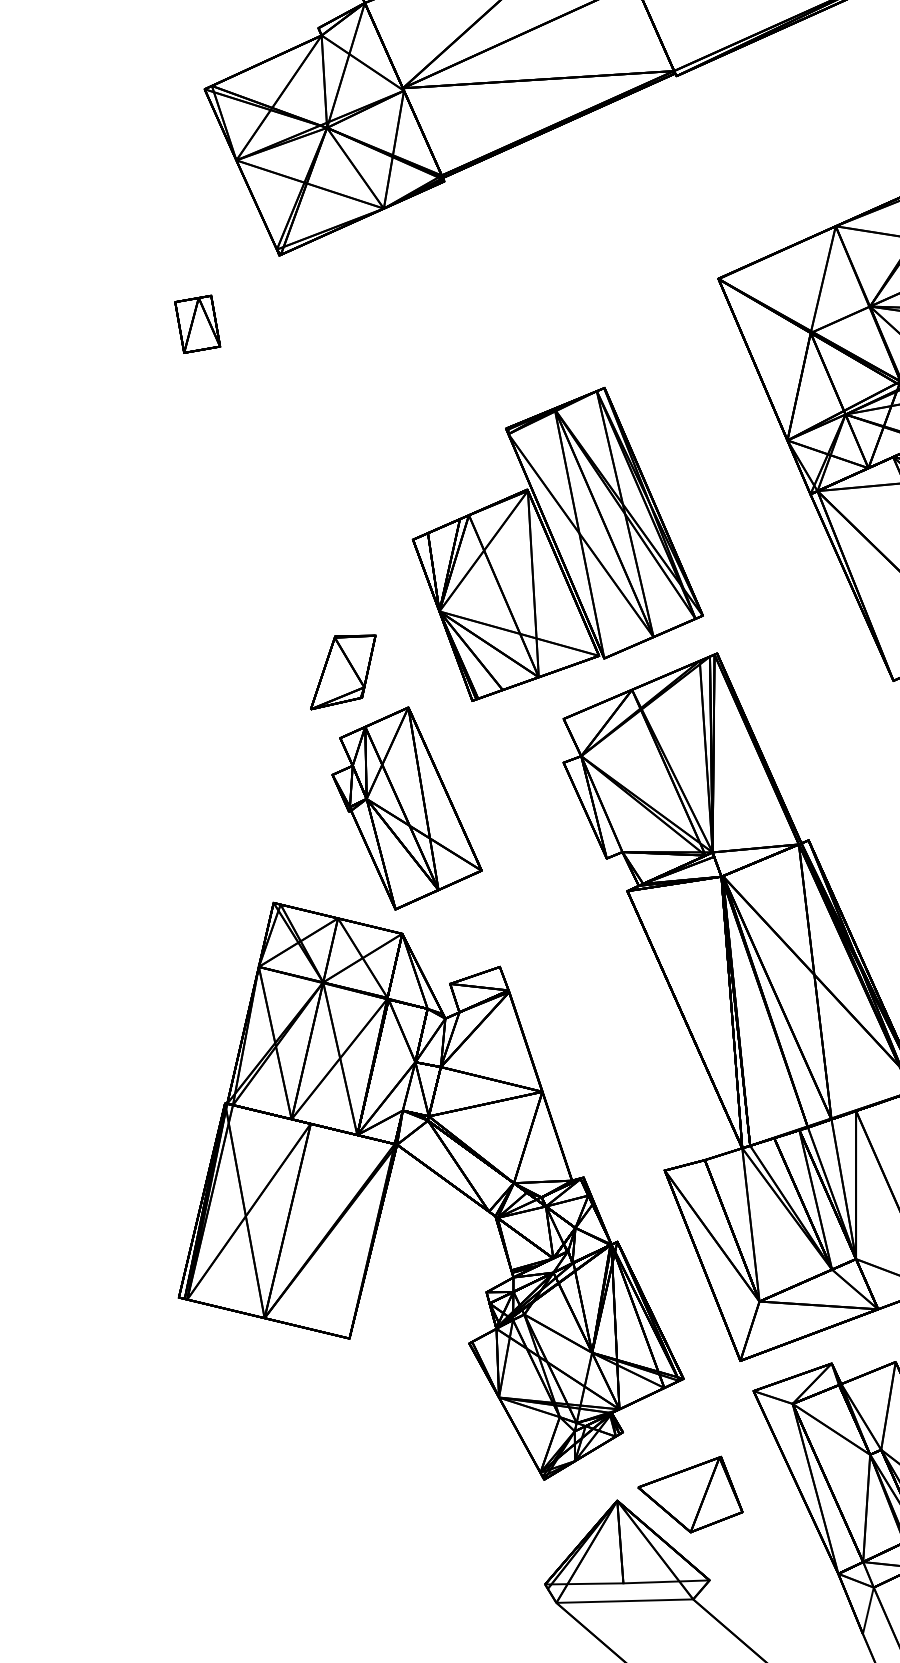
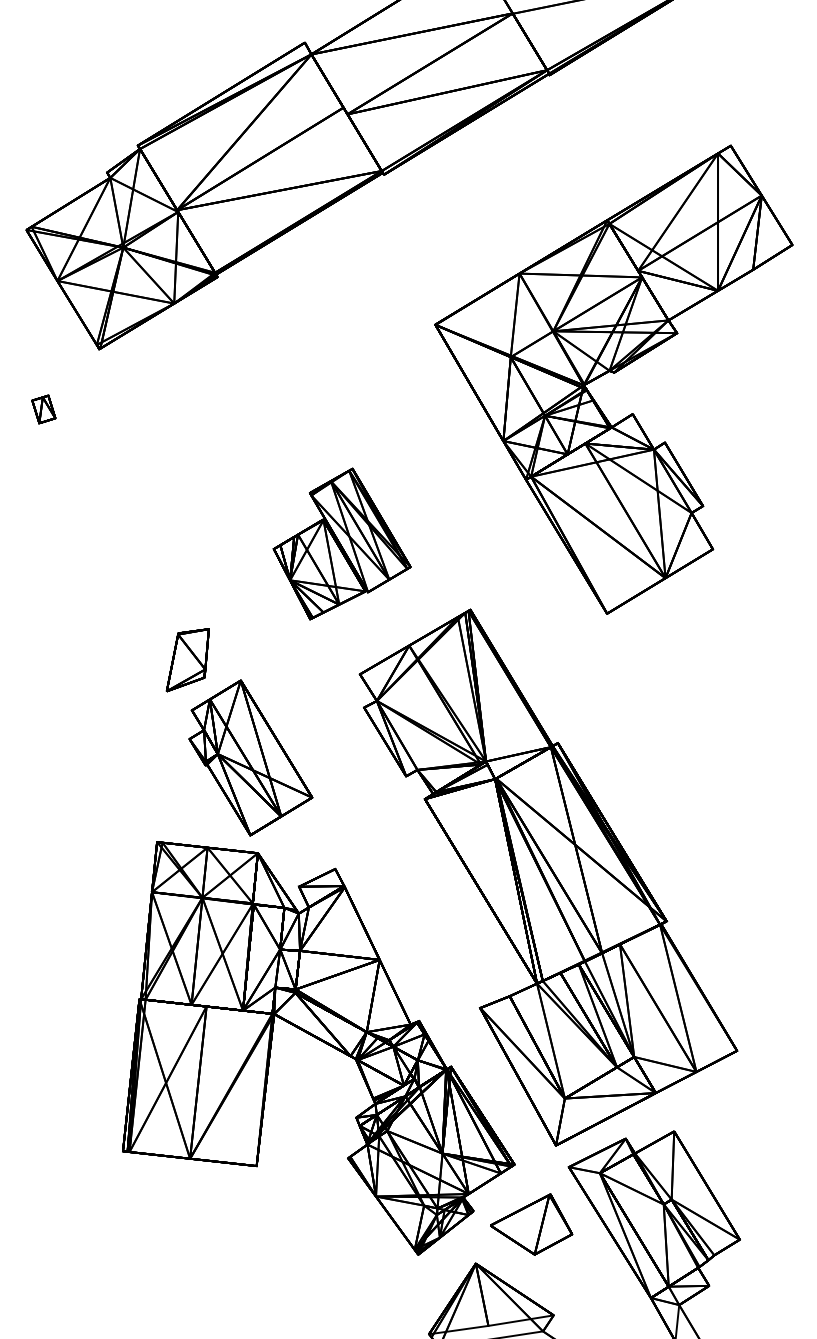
part: (197, 324) -> (43, 409), size x0.6
part: (562, 546) -> (342, 543), size x0.6
part: (691, 1492) -> (531, 1224), moved

